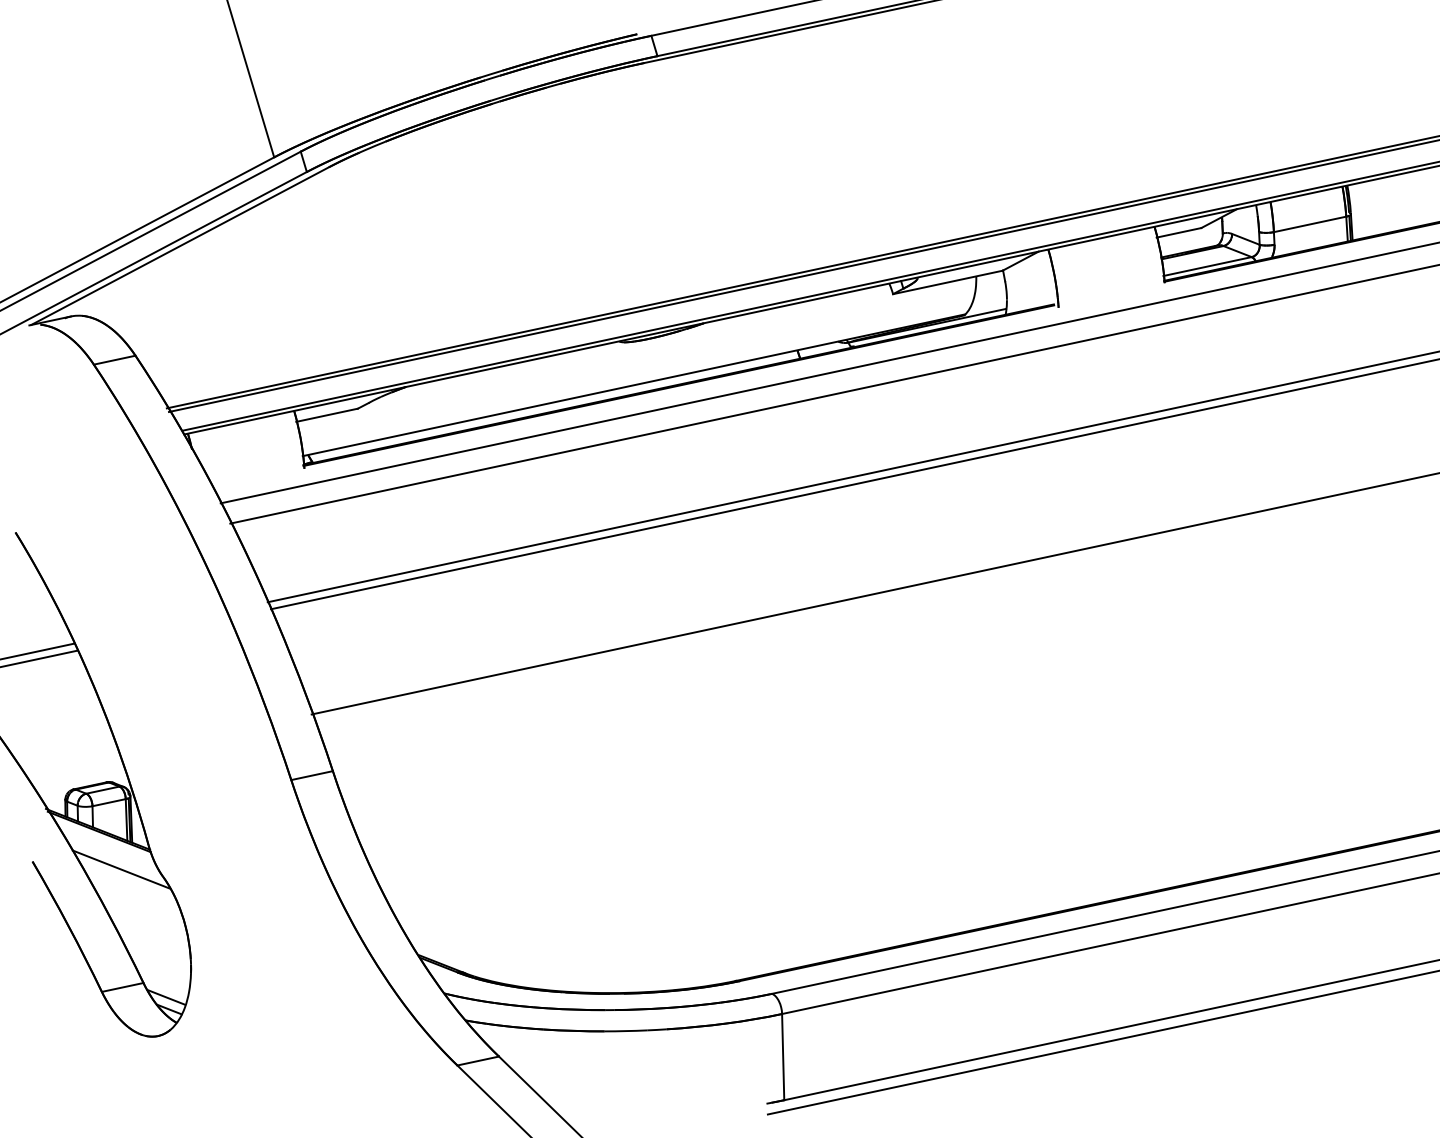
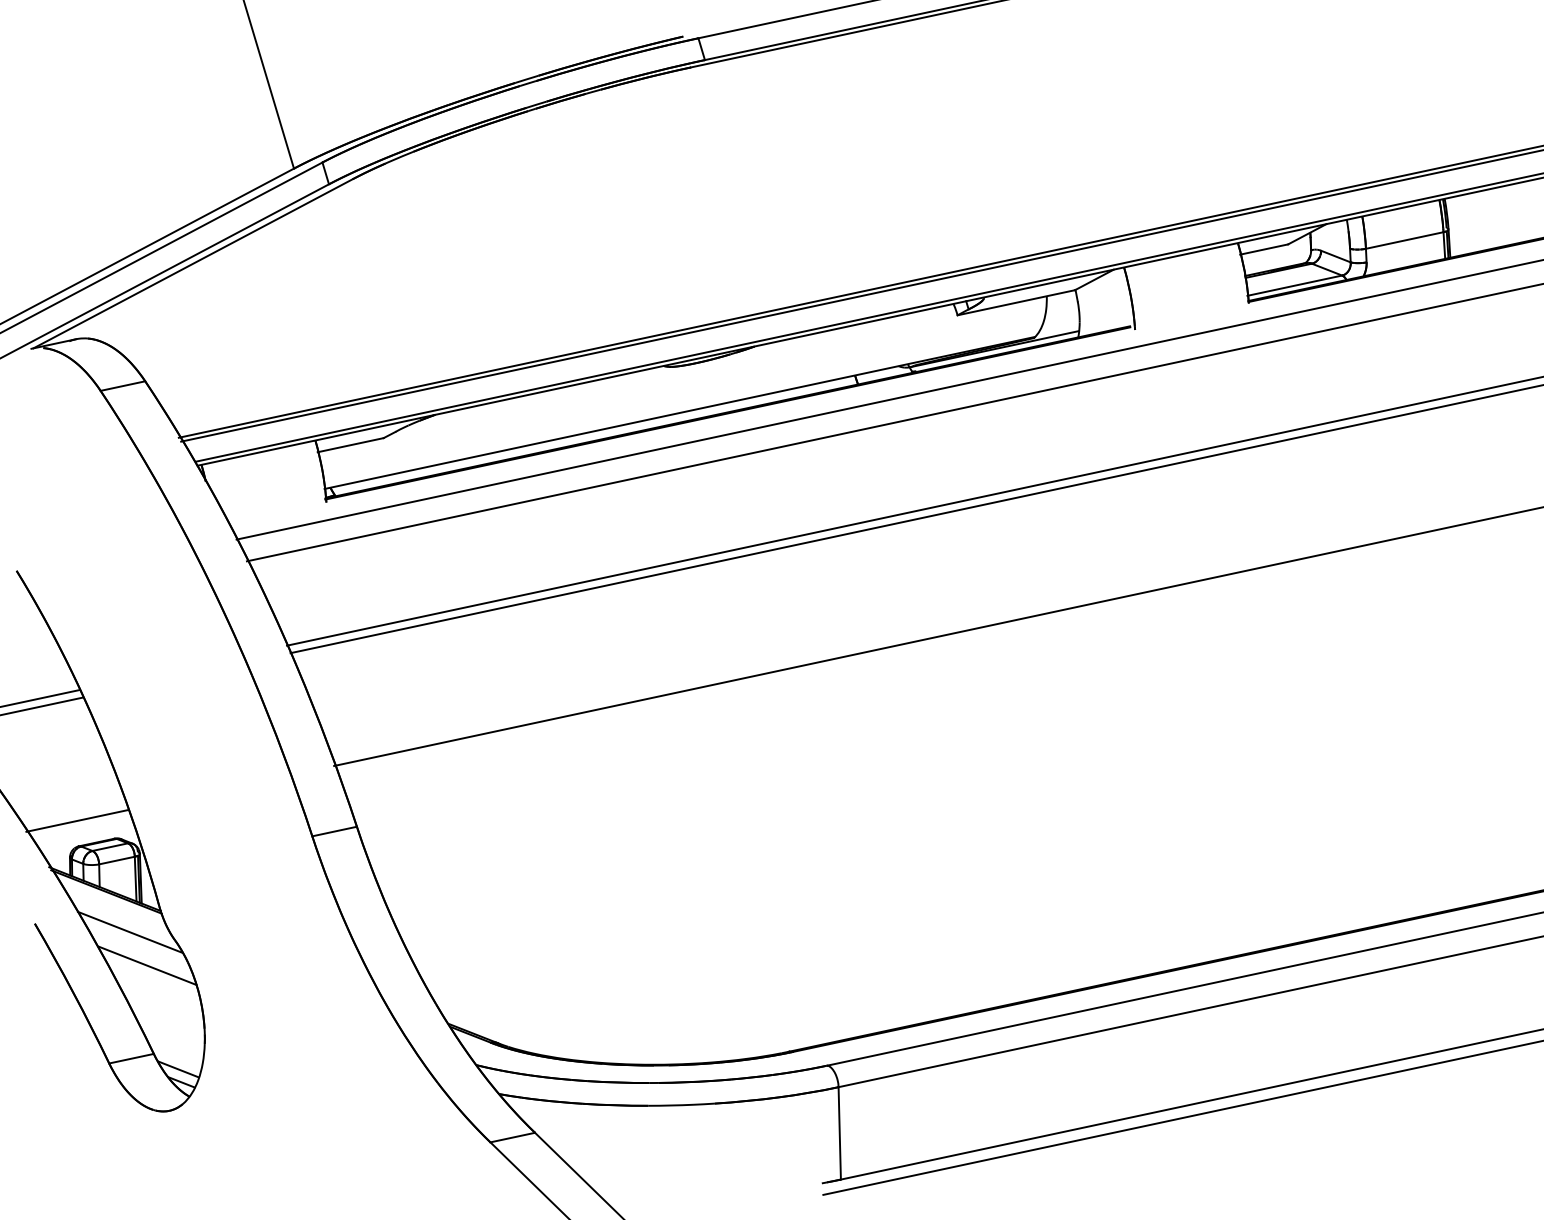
line: (72, 765) -> (77, 820), added
line: (137, 900) -> (147, 965), added

